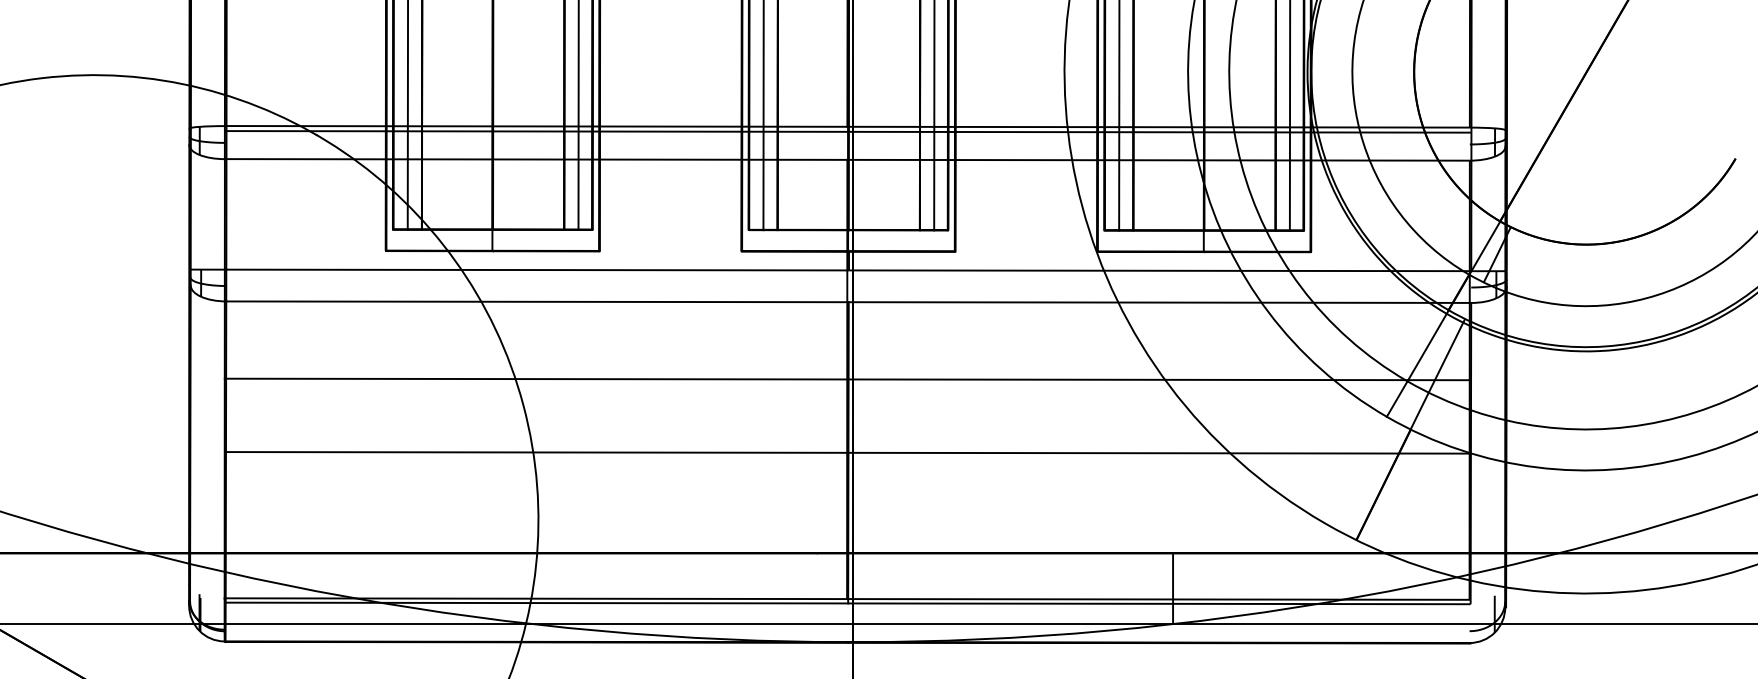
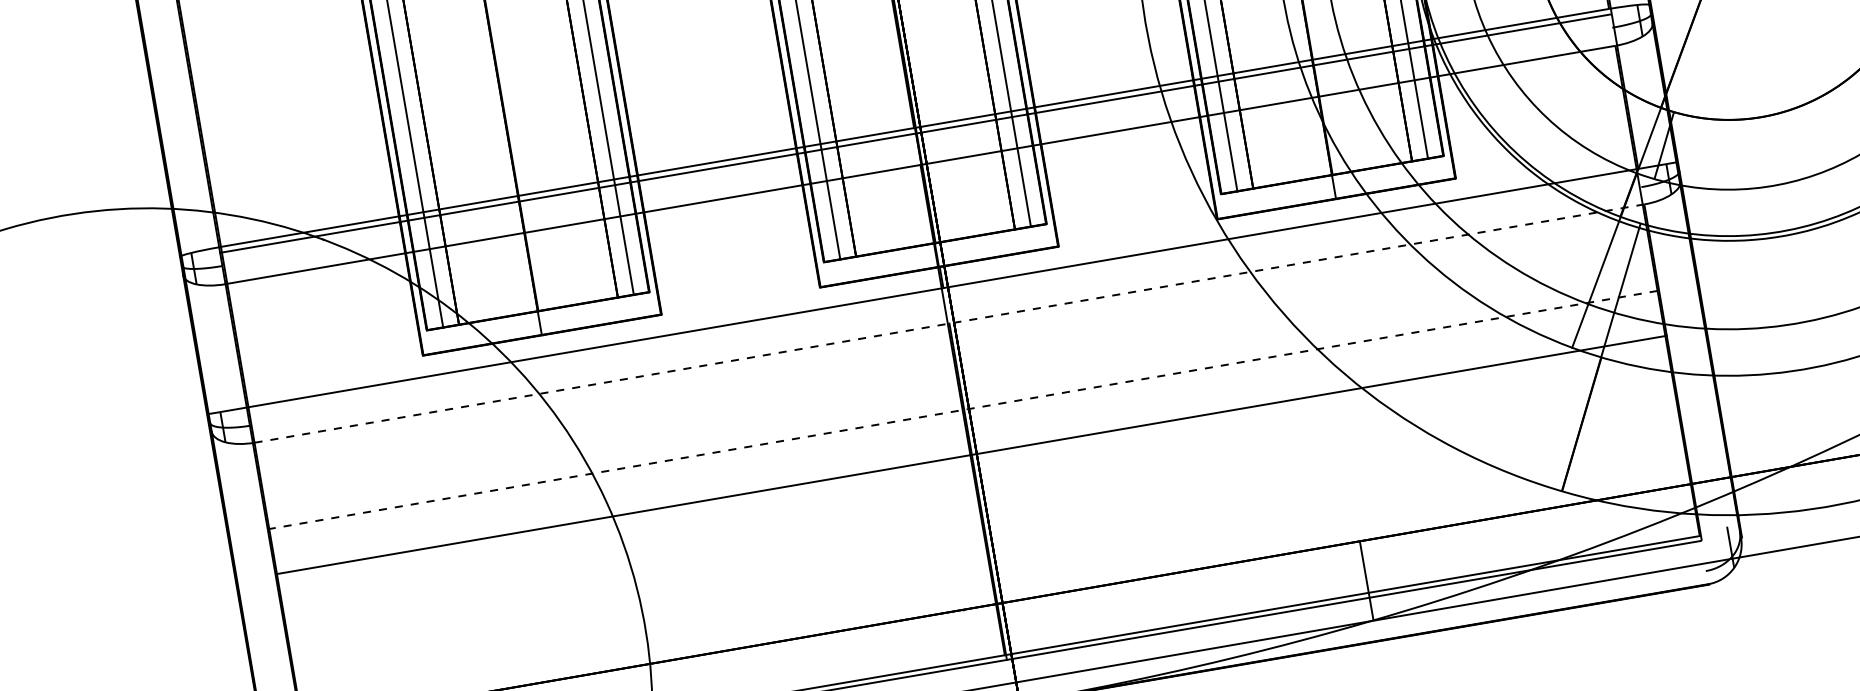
line: (848, 302) -> (949, 323), solid -> dashed
line: (846, 379) -> (961, 410), solid -> dashed
line: (847, 452) -> (970, 454), moved

